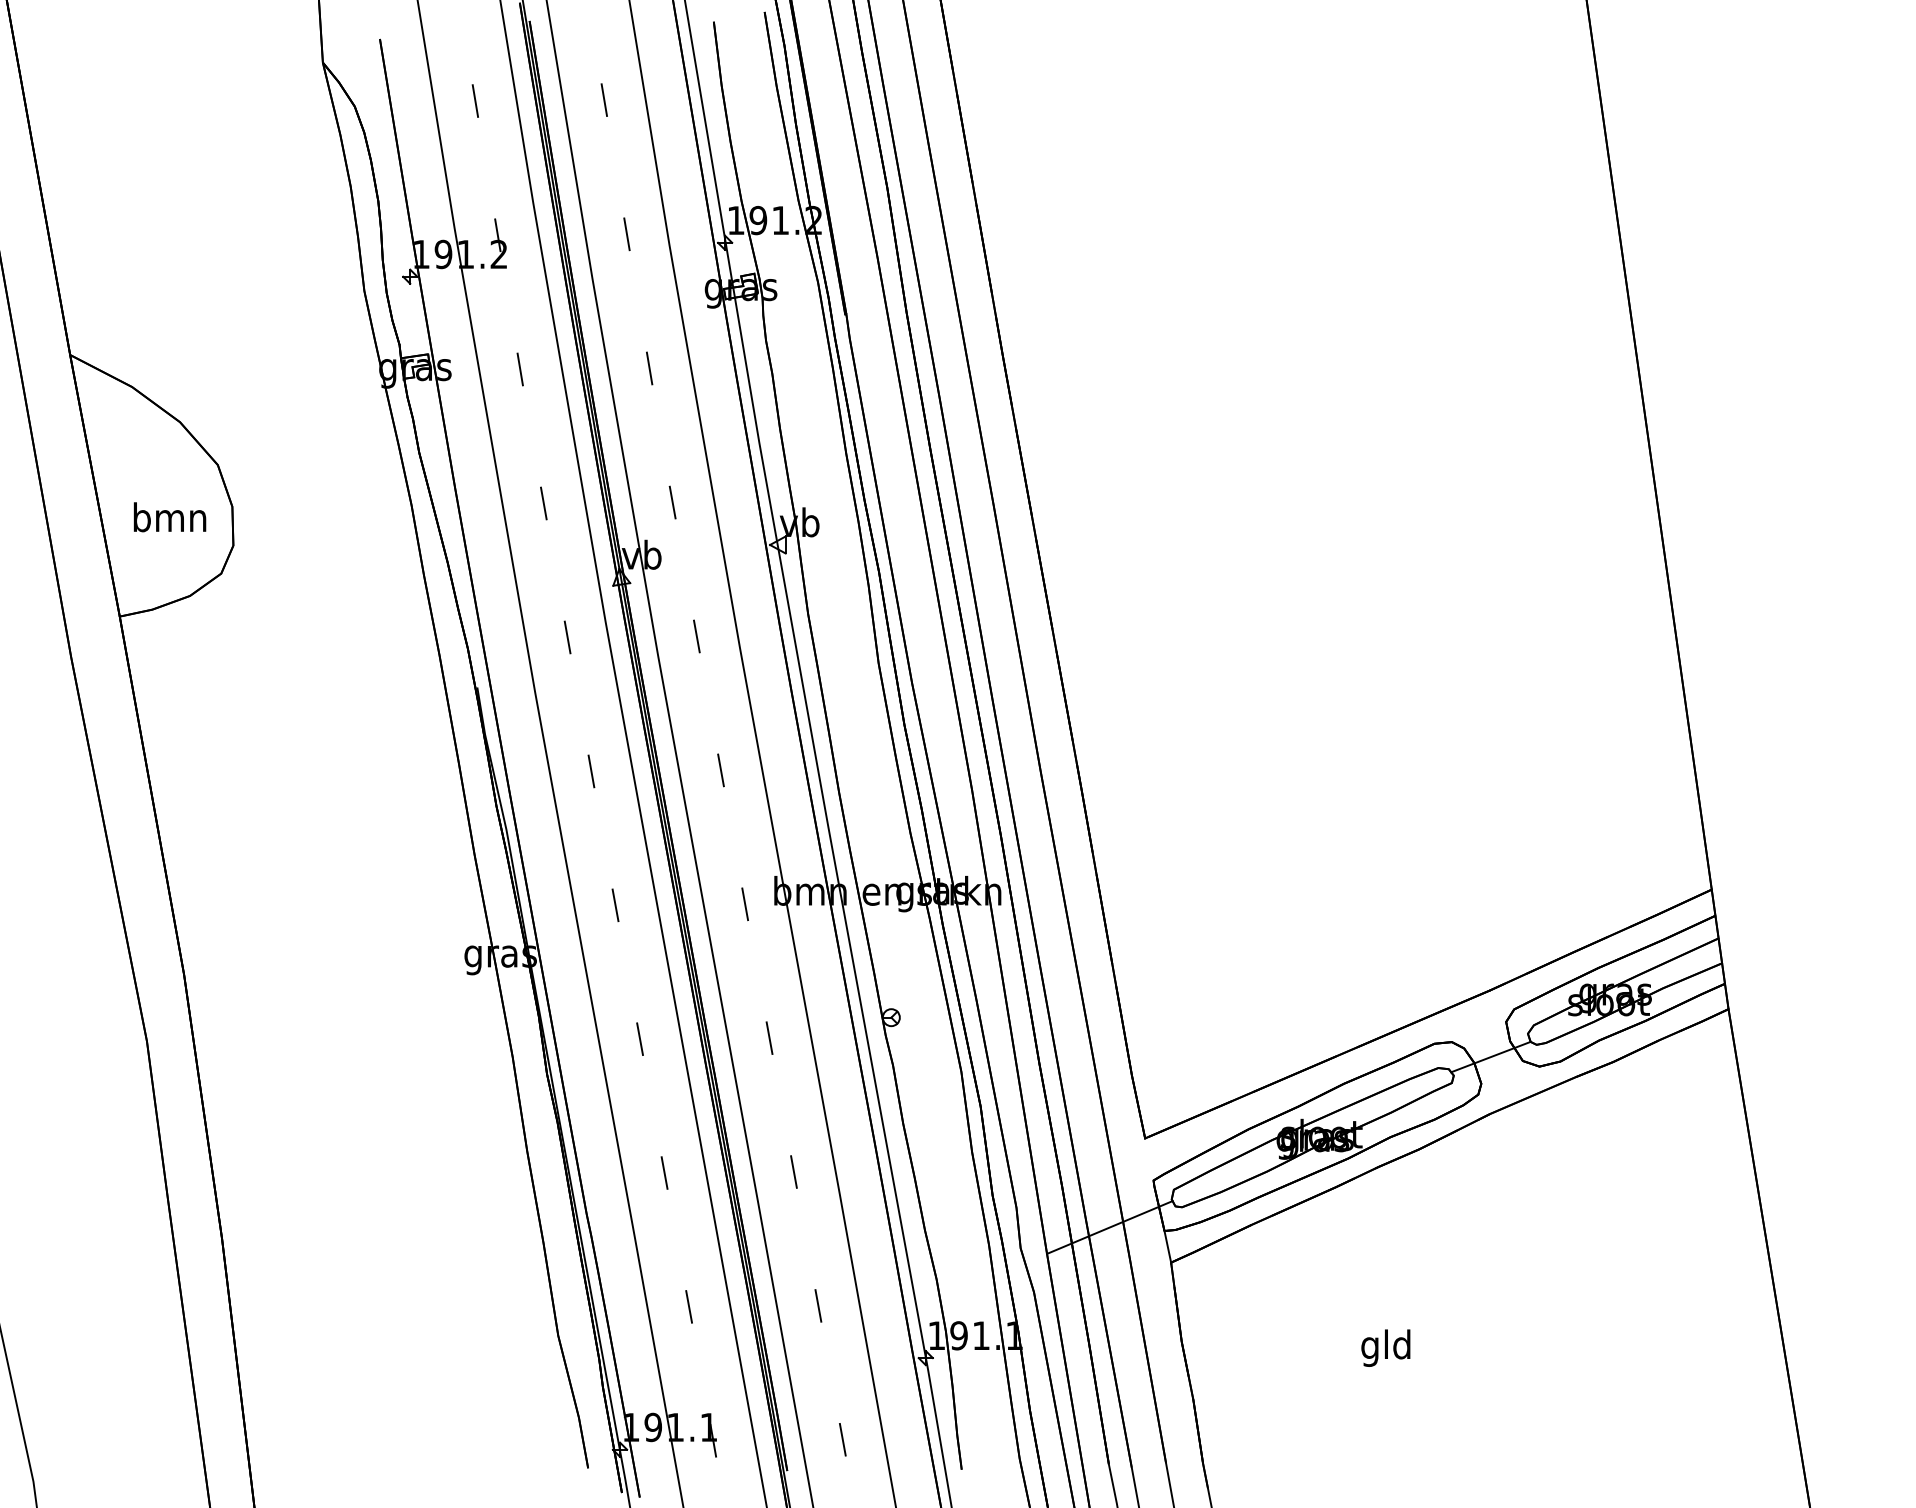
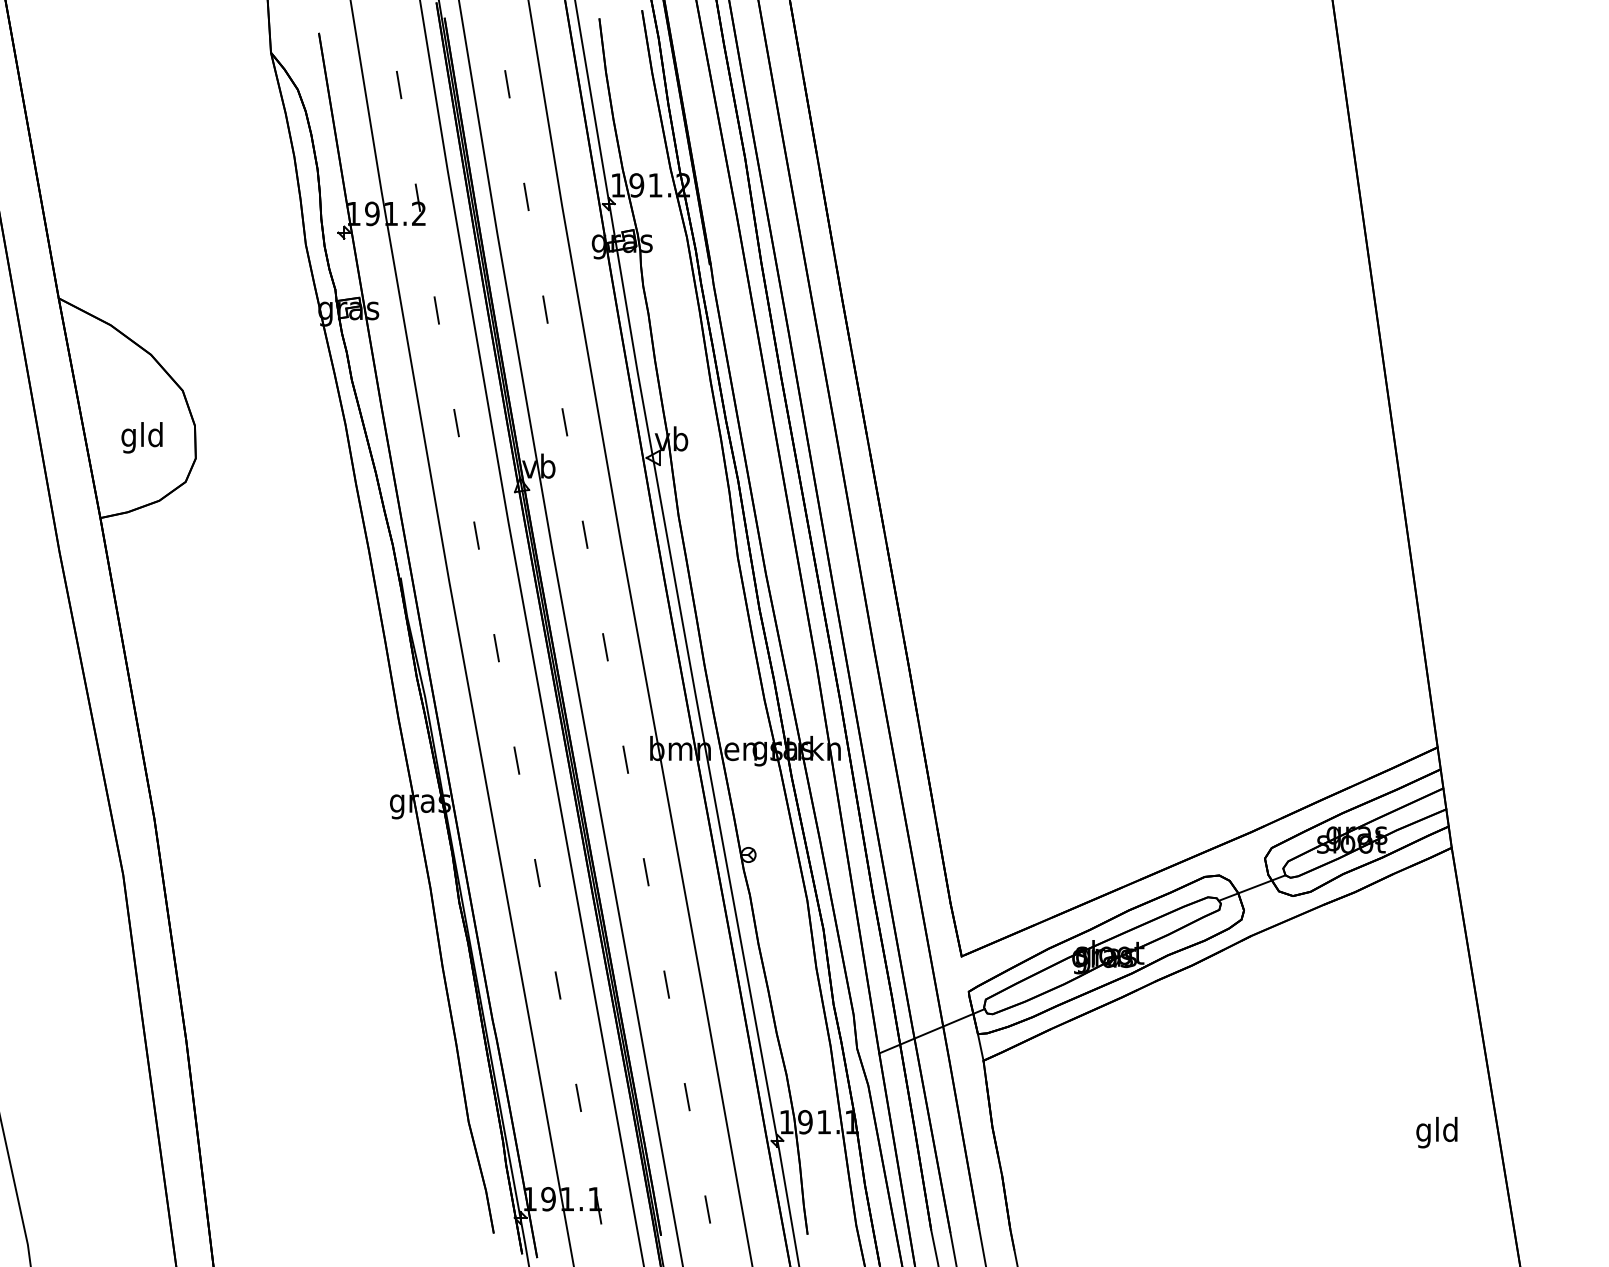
text: (169, 520) -> (142, 437), bmn -> gld
text: (1385, 1347) -> (1436, 1132), moved

